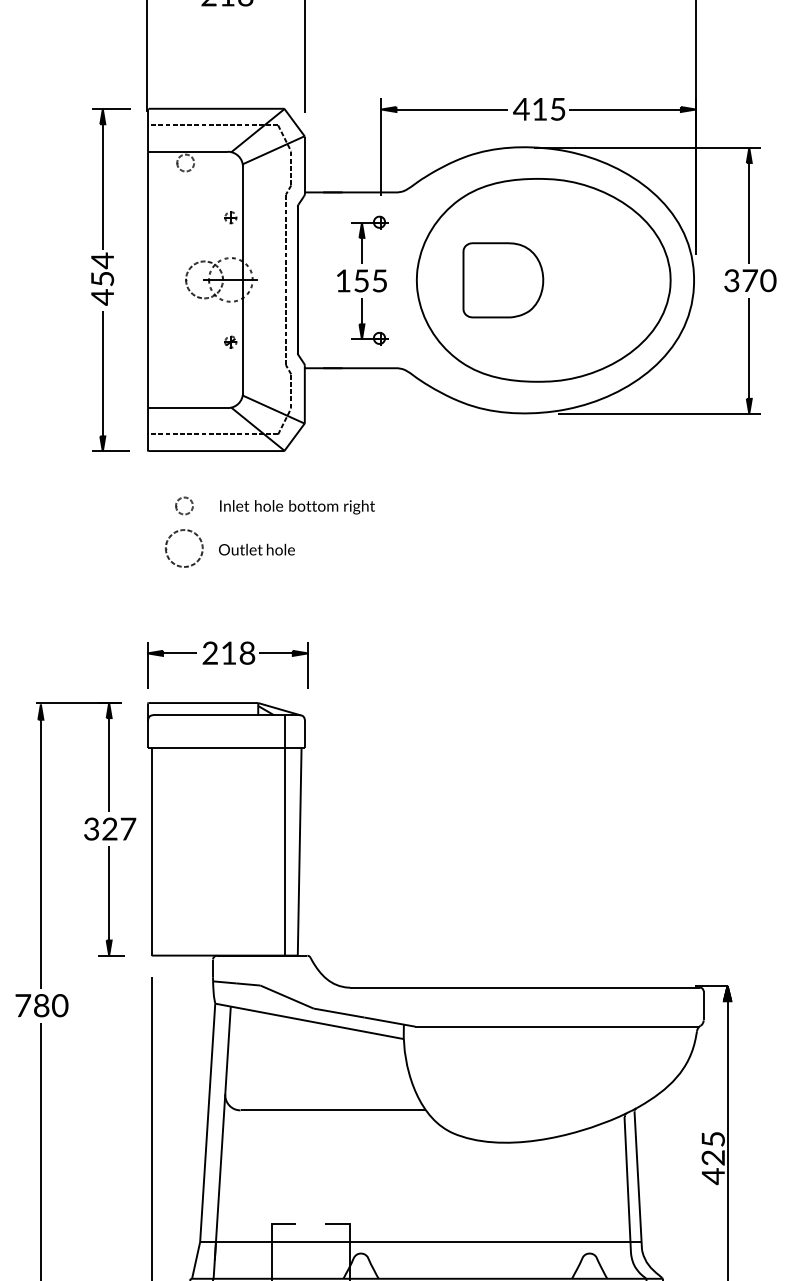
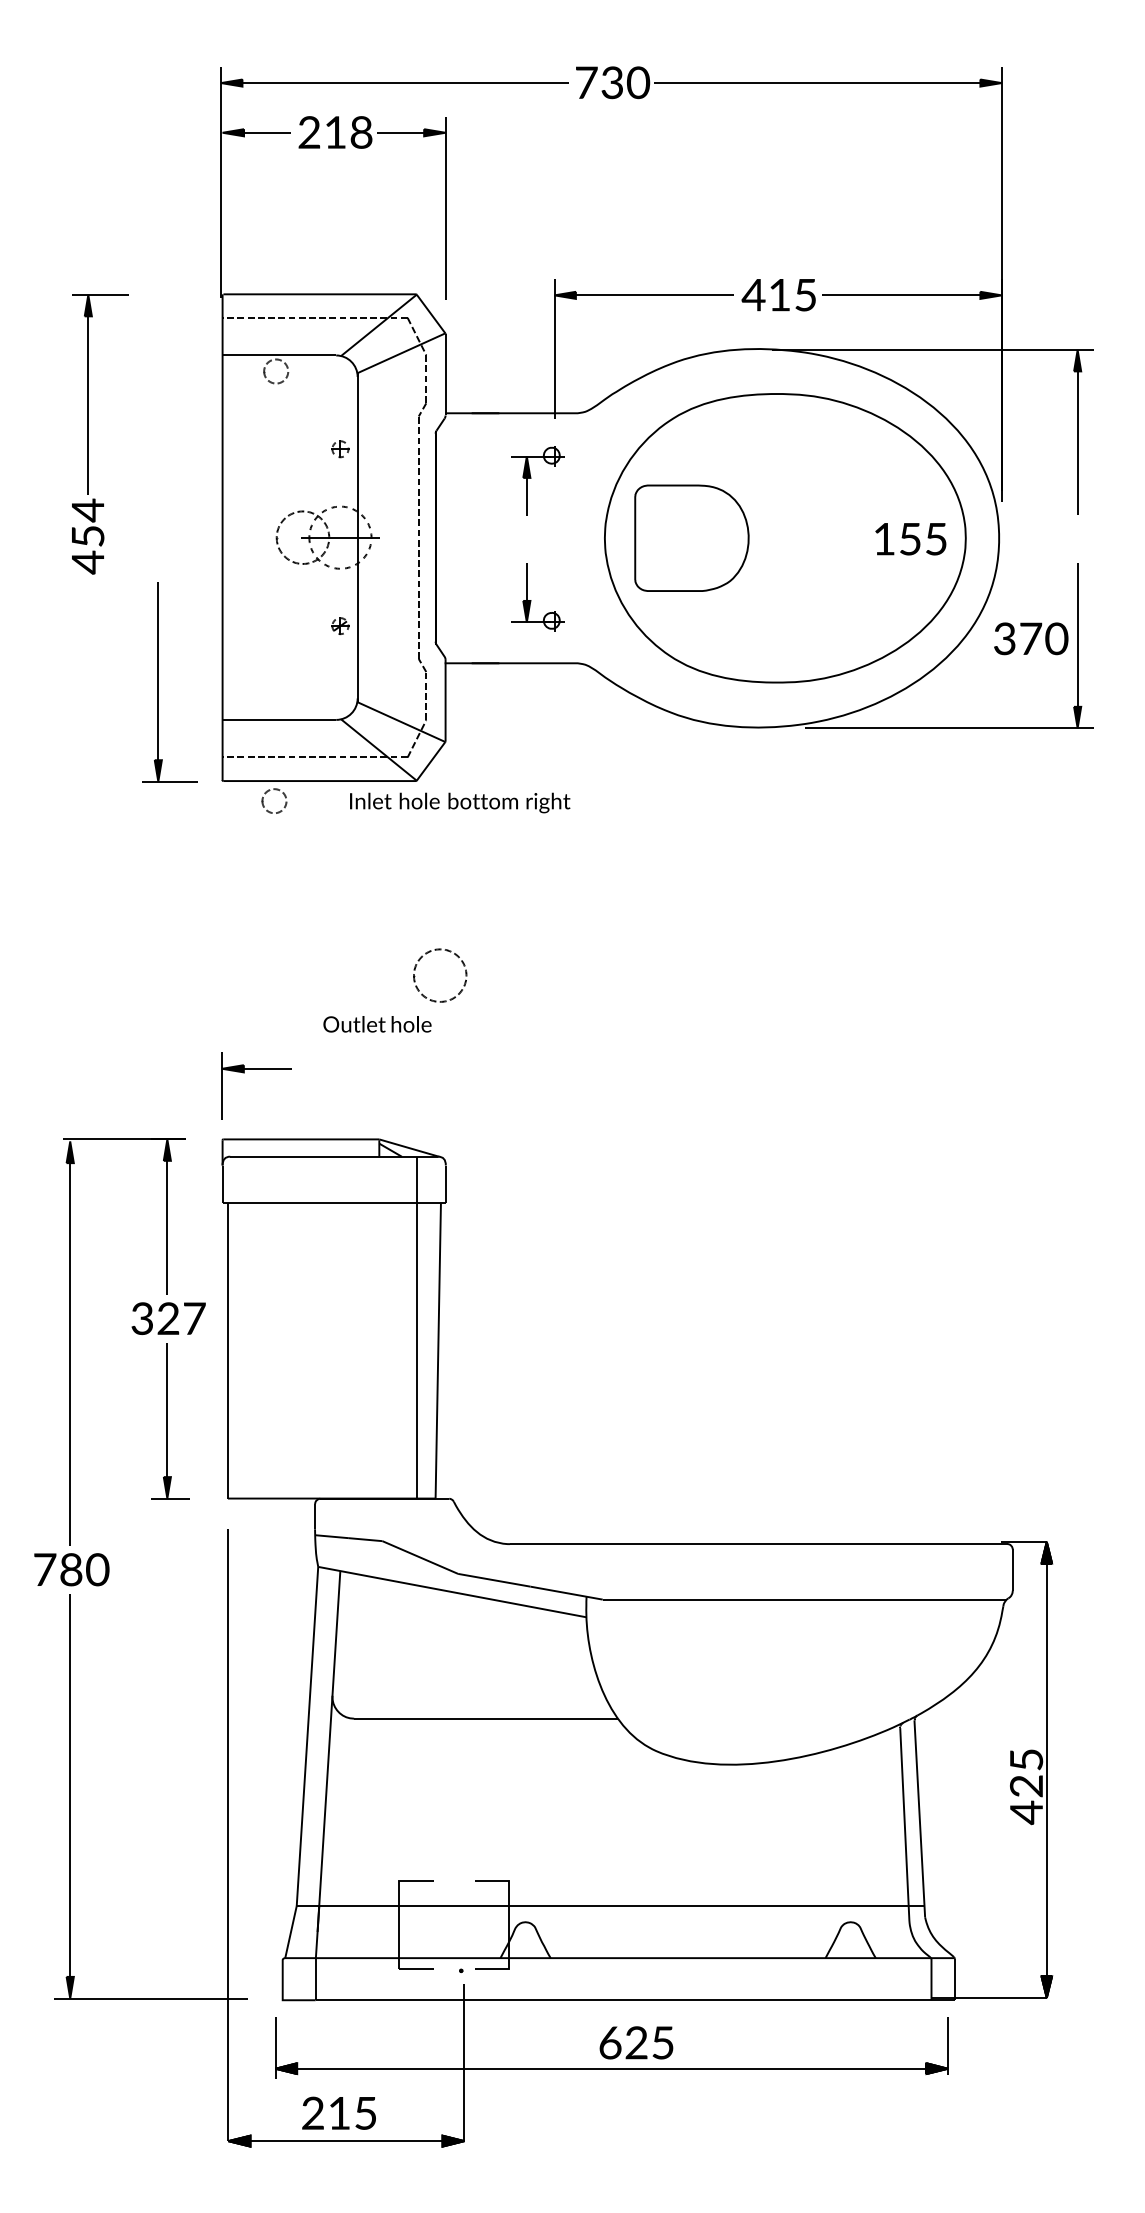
part: (102, 207) -> (88, 434), moved
part: (503, 279) -> (691, 537), moved
text: (750, 280) -> (1031, 638), moved
text: (361, 281) -> (910, 539), moved
part: (185, 498) -> (275, 790), moved
text: (297, 506) -> (460, 802), moved
part: (190, 532) -> (449, 952), moved
text: (256, 549) -> (377, 1024), moved
part: (255, 665) -> (375, 1085), removed

